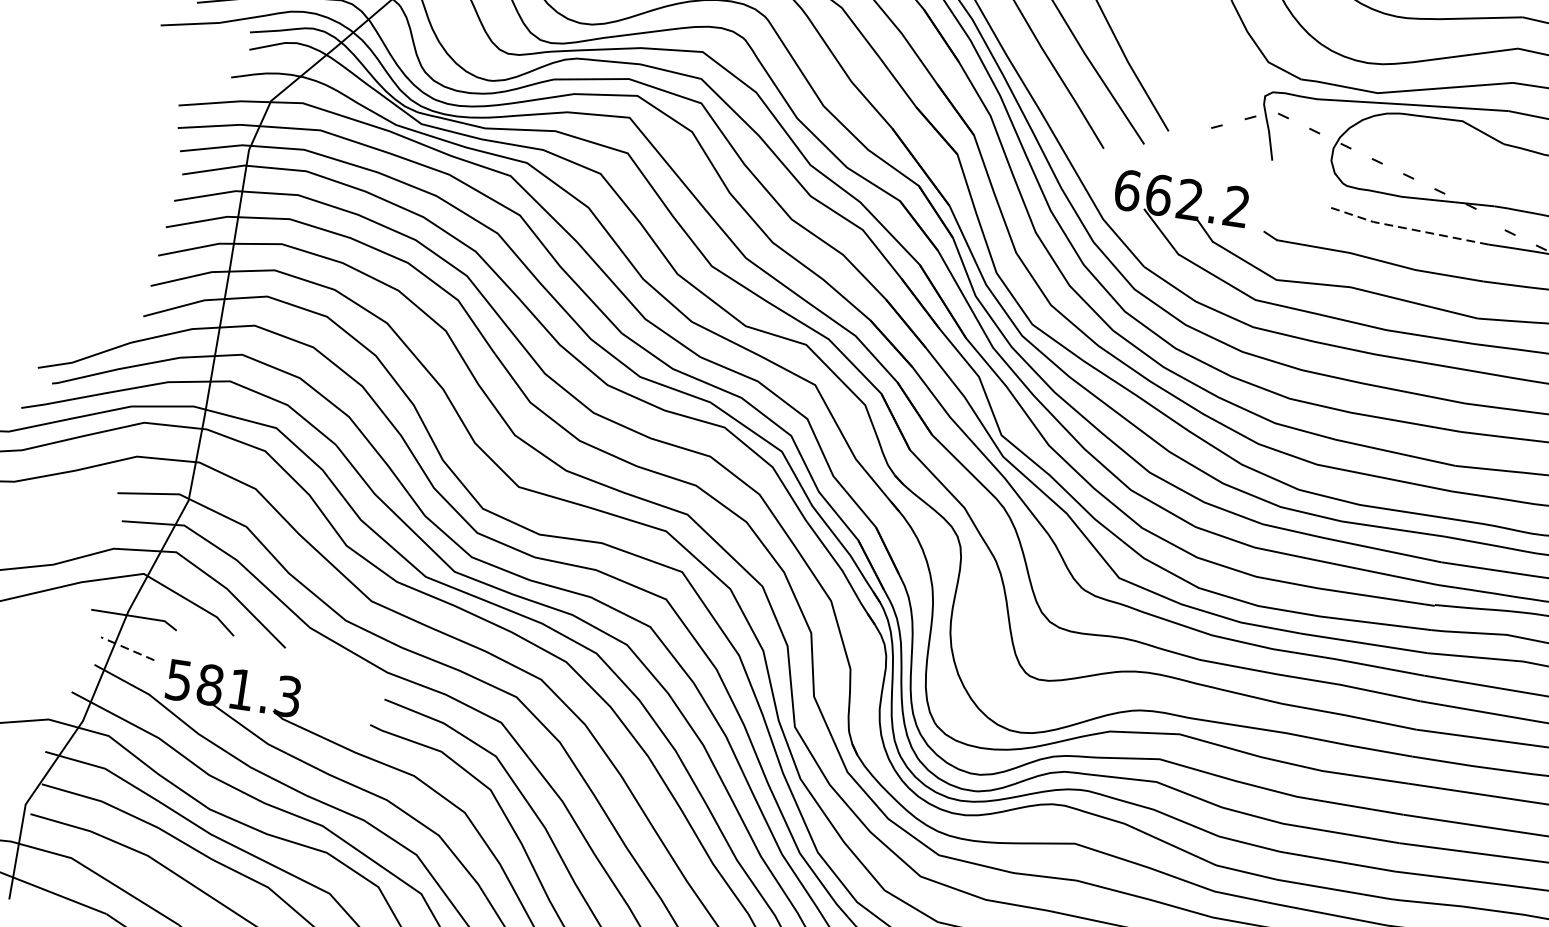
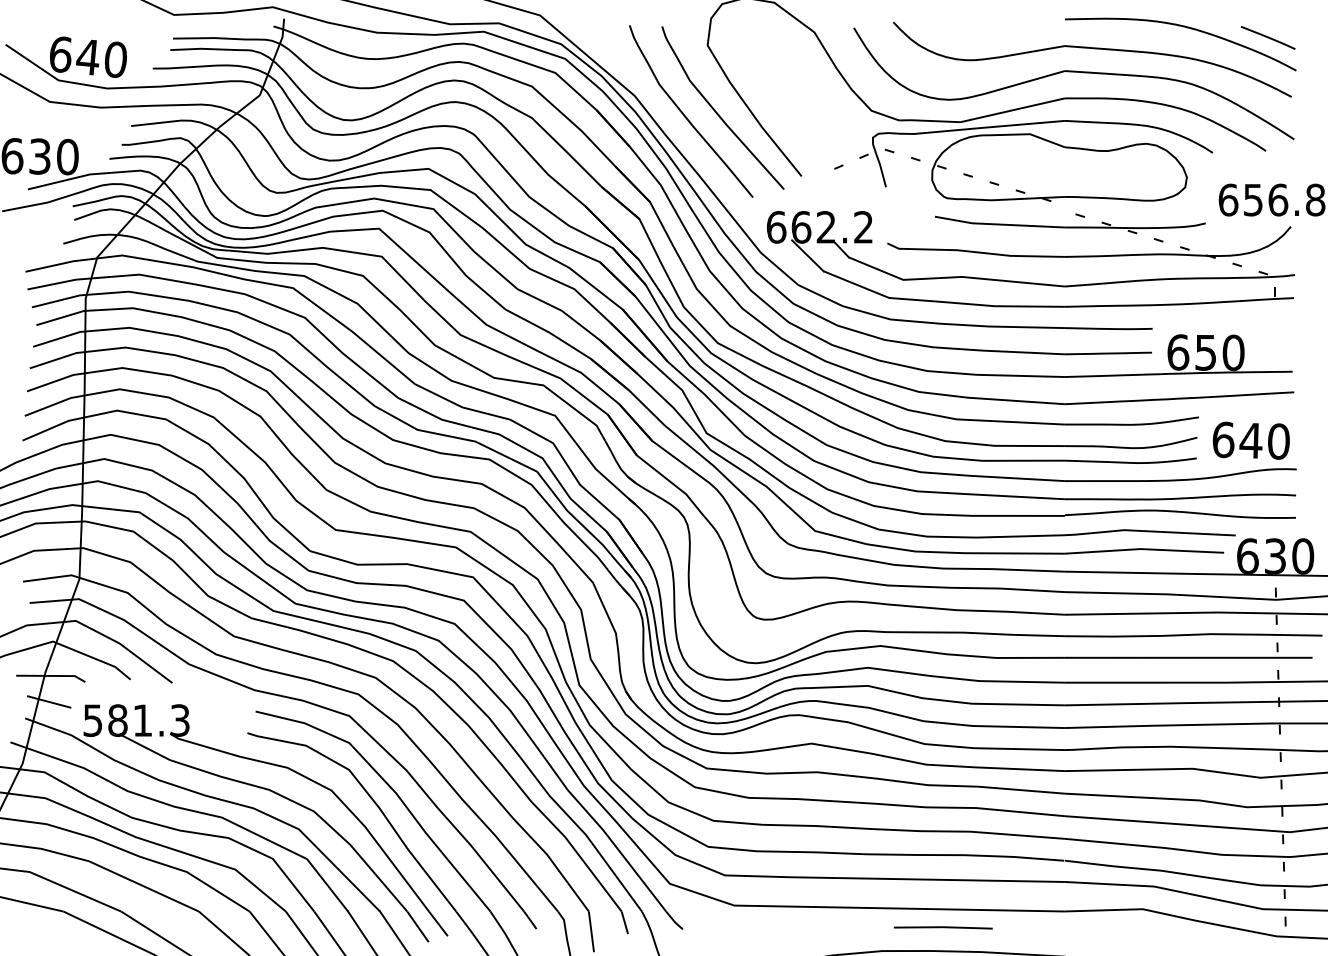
line: (1407, 228) -> (999, 224), dashed -> solid
line: (128, 648) -> (49, 701), dashed -> solid

